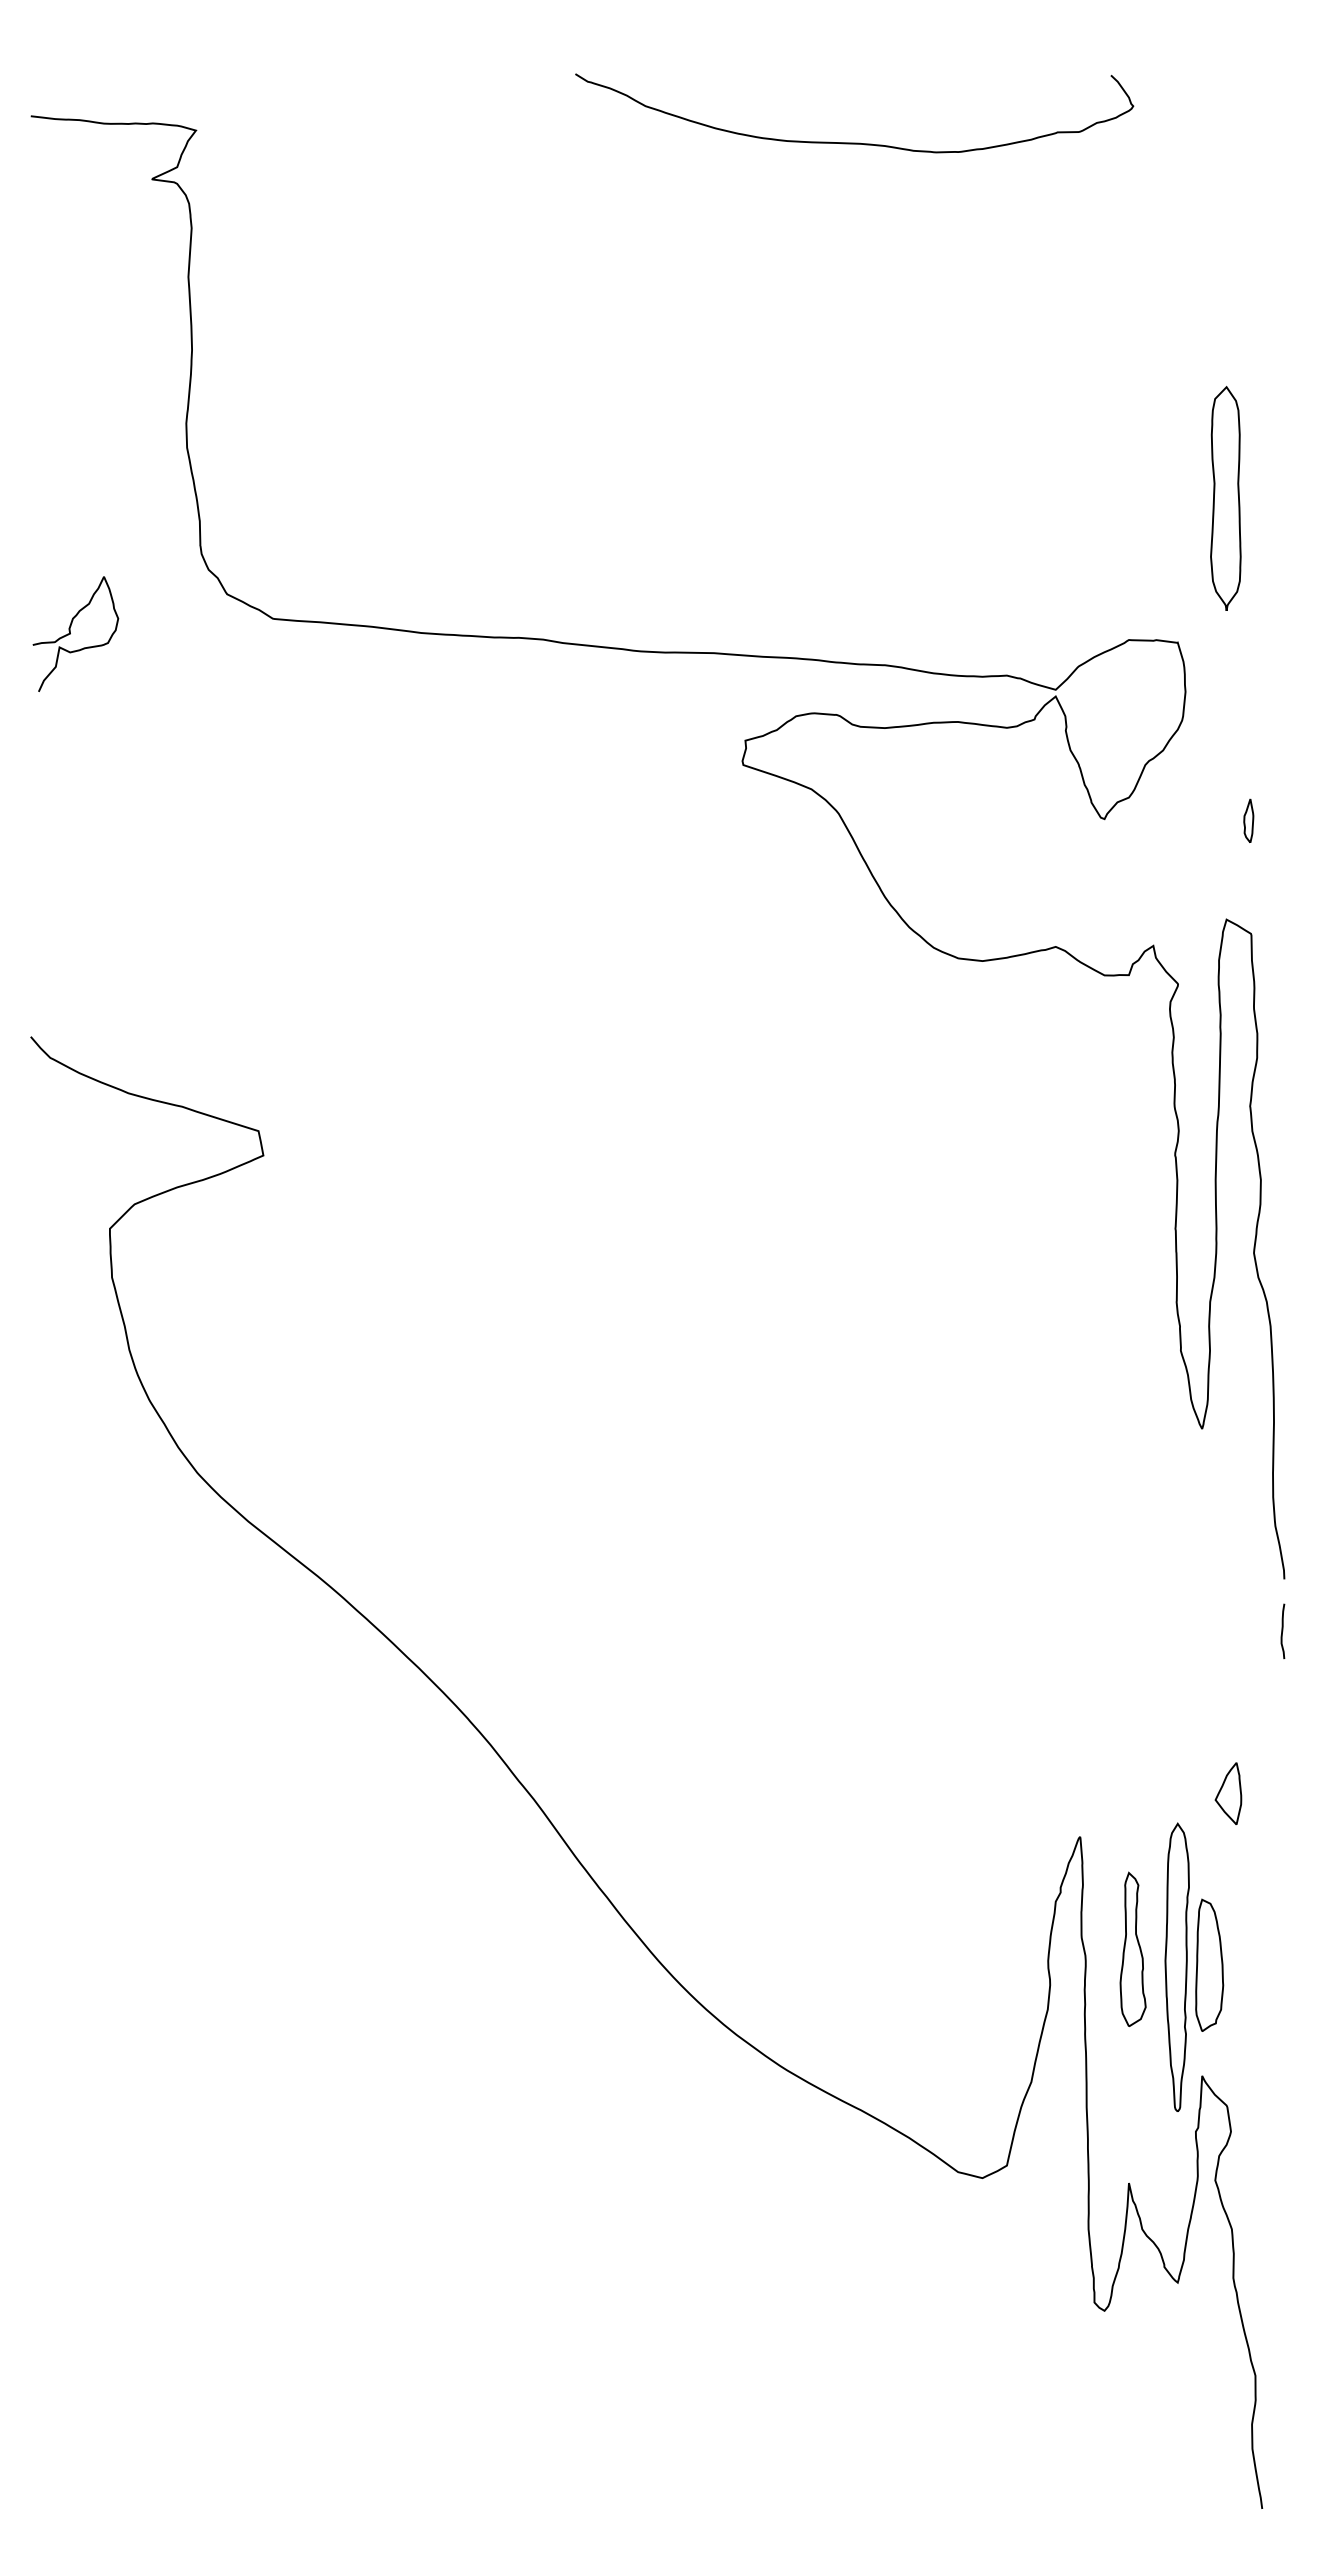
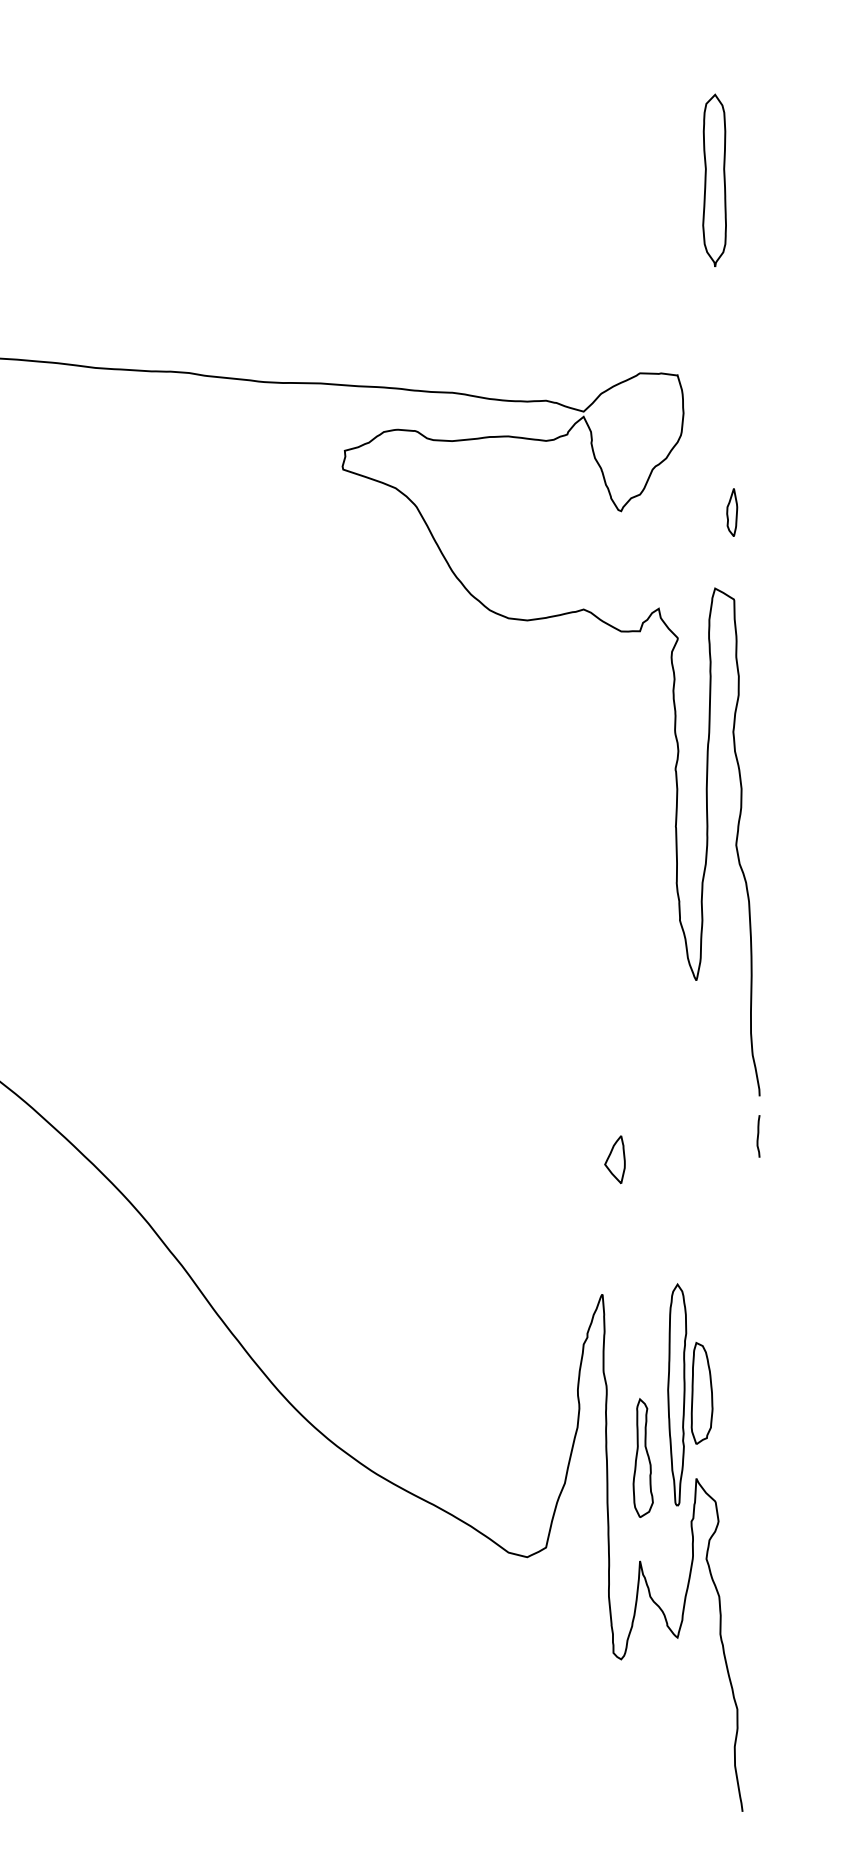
part: (1225, 498) -> (714, 180), moved
part: (1248, 820) -> (732, 512), size x1.43
part: (1228, 1793) -> (615, 1159), moved
part: (1132, 1948) -> (642, 1457), moved

